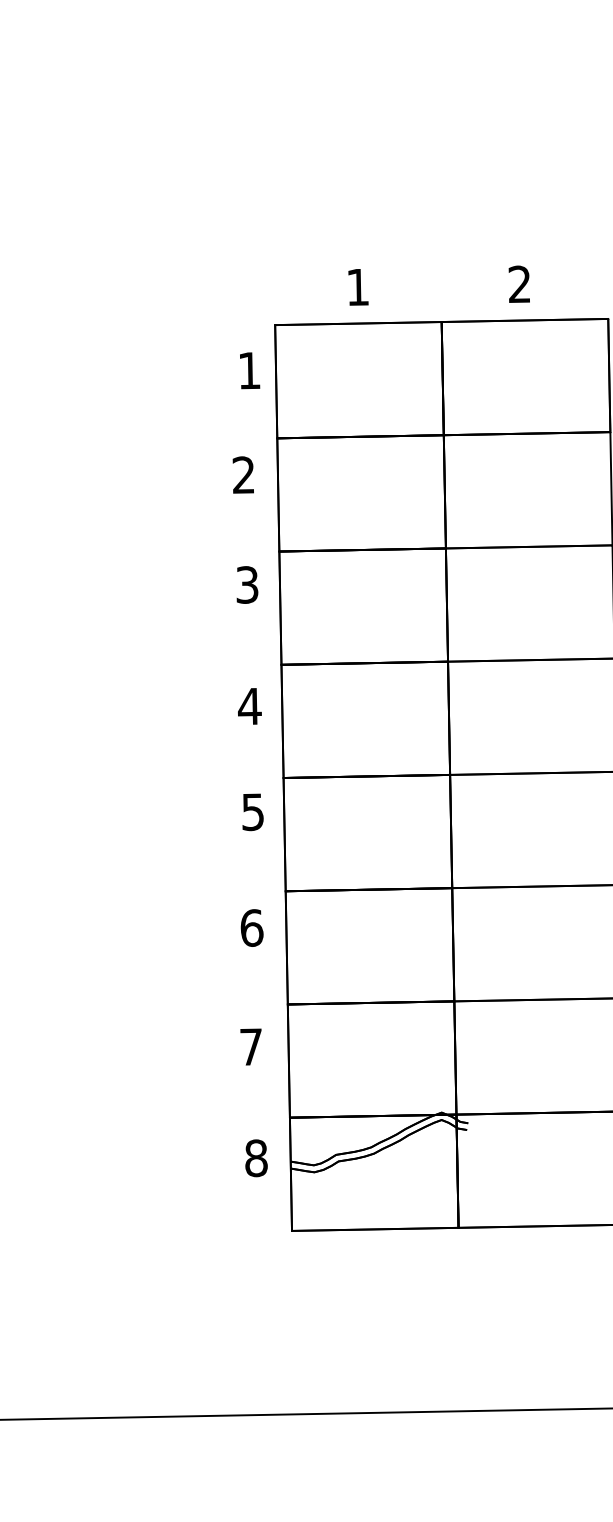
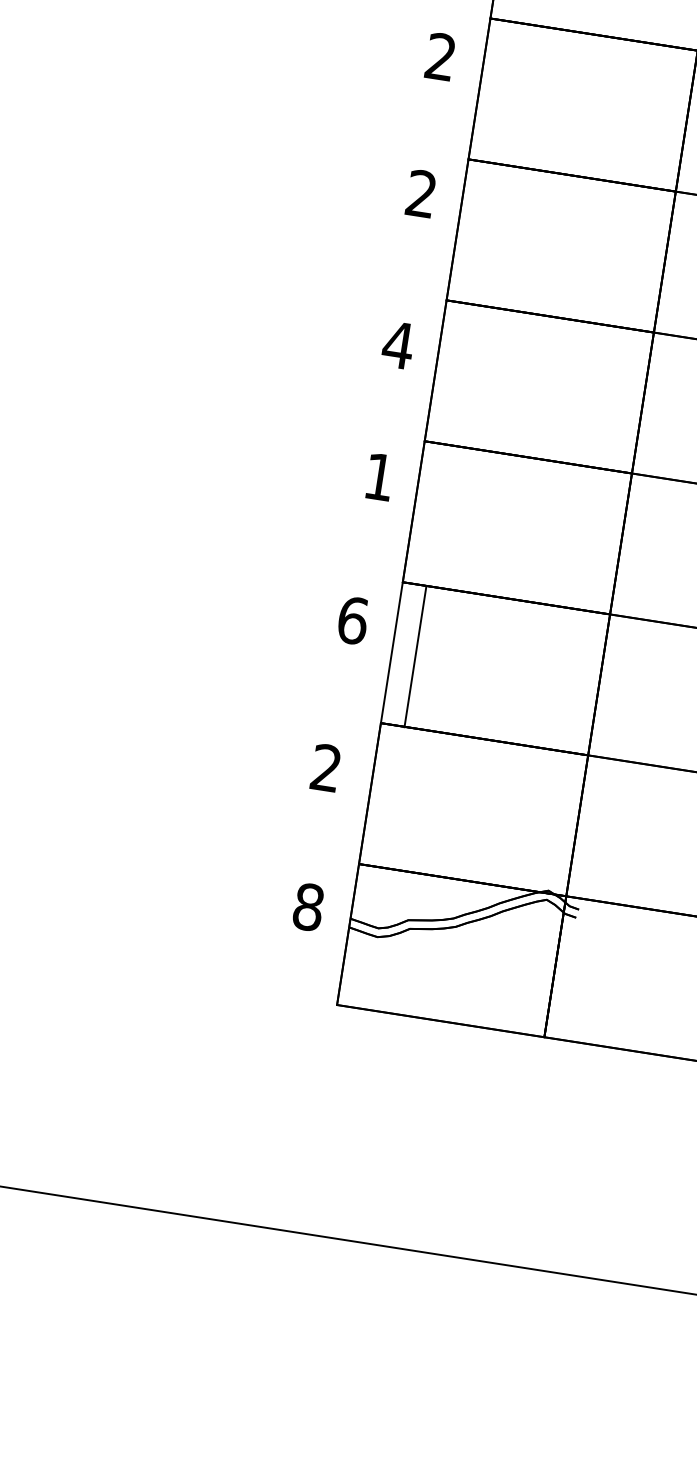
text: (247, 584) -> (421, 193), 3 -> 2
text: (252, 812) -> (378, 477), 5 -> 1
line: (286, 947) -> (415, 656), moved
text: (250, 1046) -> (325, 767), 7 -> 2

